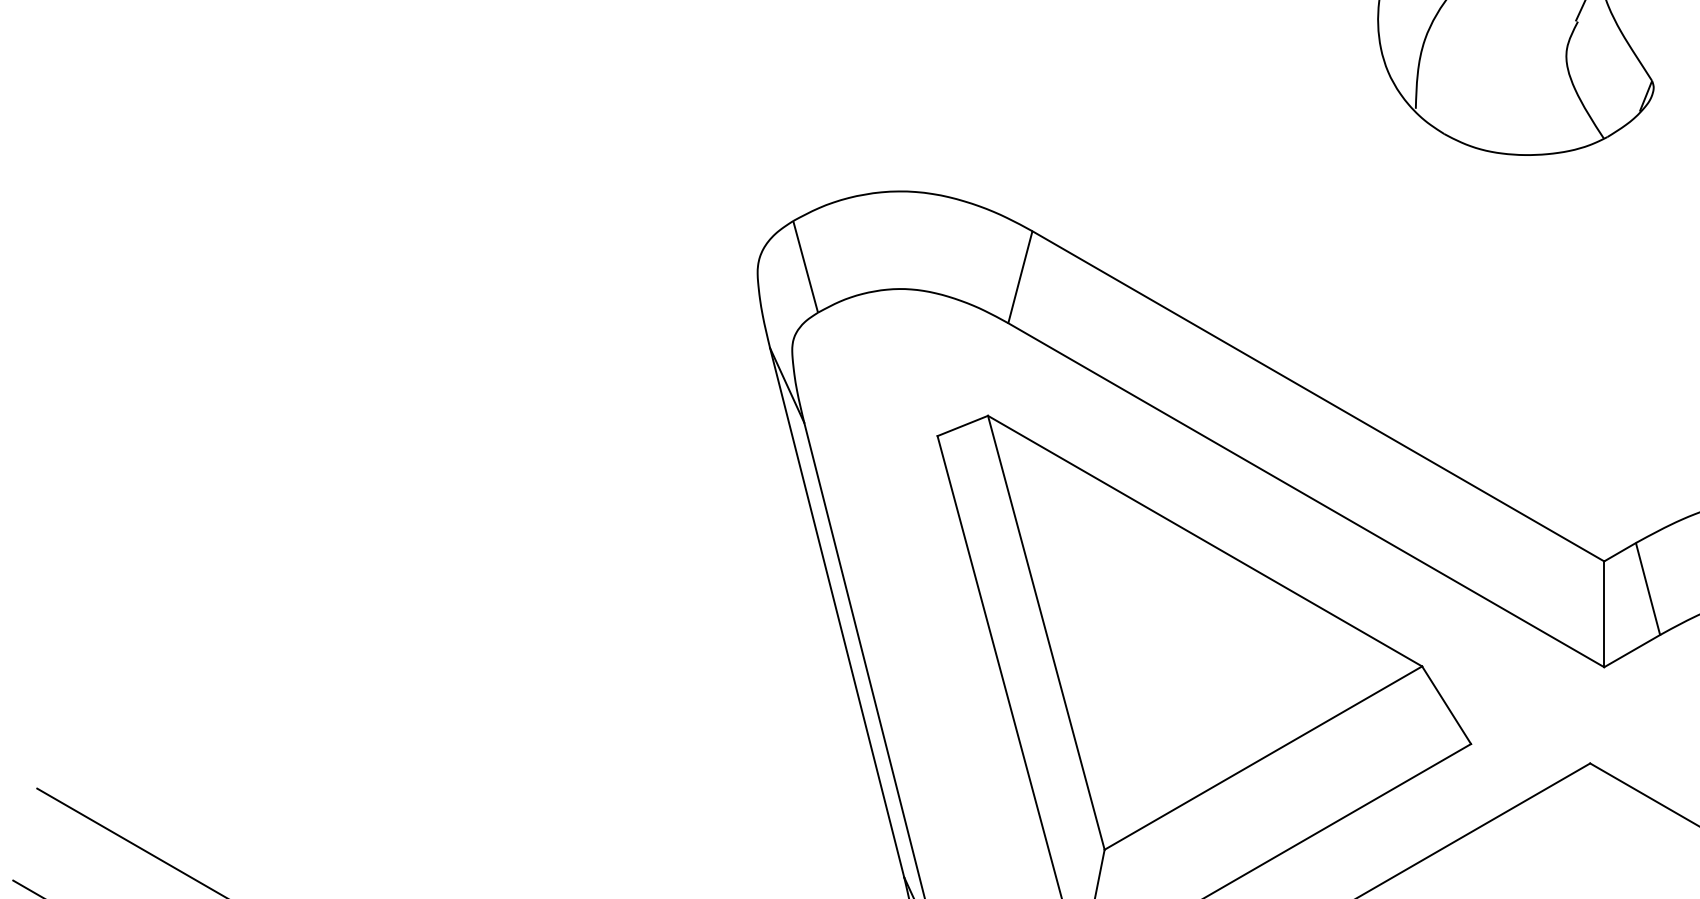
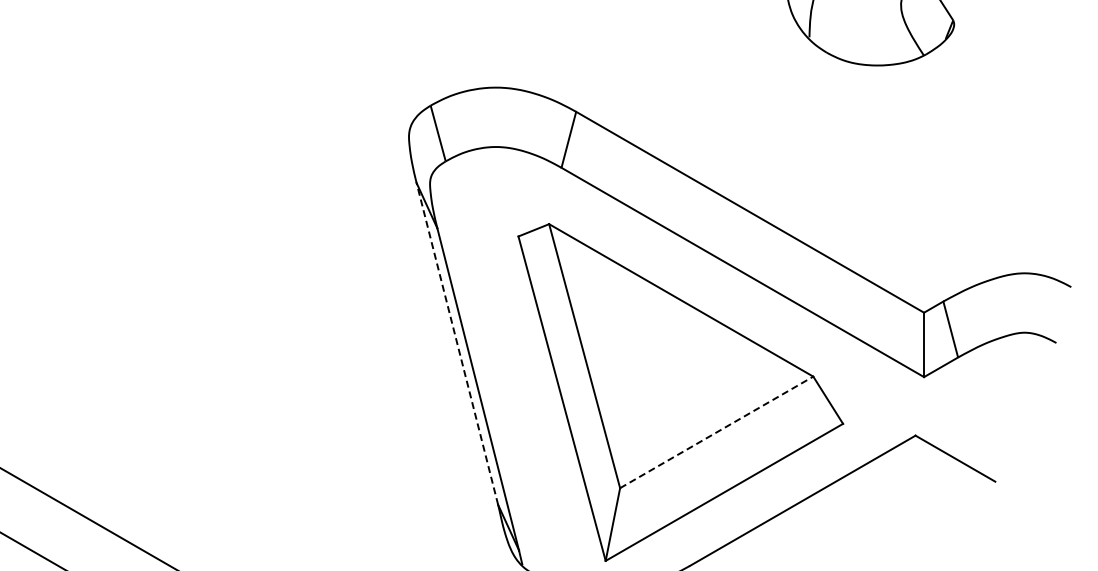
line: (837, 611) -> (457, 343), solid -> dashed
line: (1263, 758) -> (716, 432), solid -> dashed

